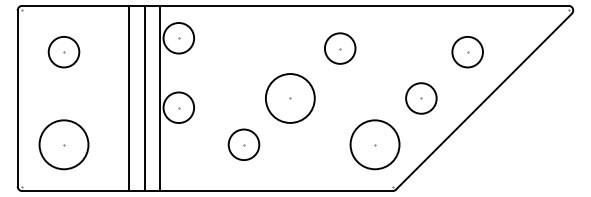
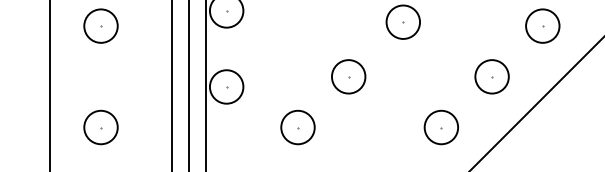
circle: (290, 98) -> (348, 76), size x0.62
circle: (63, 144) -> (100, 127), size x0.62
circle: (374, 144) -> (440, 127), size x0.62

